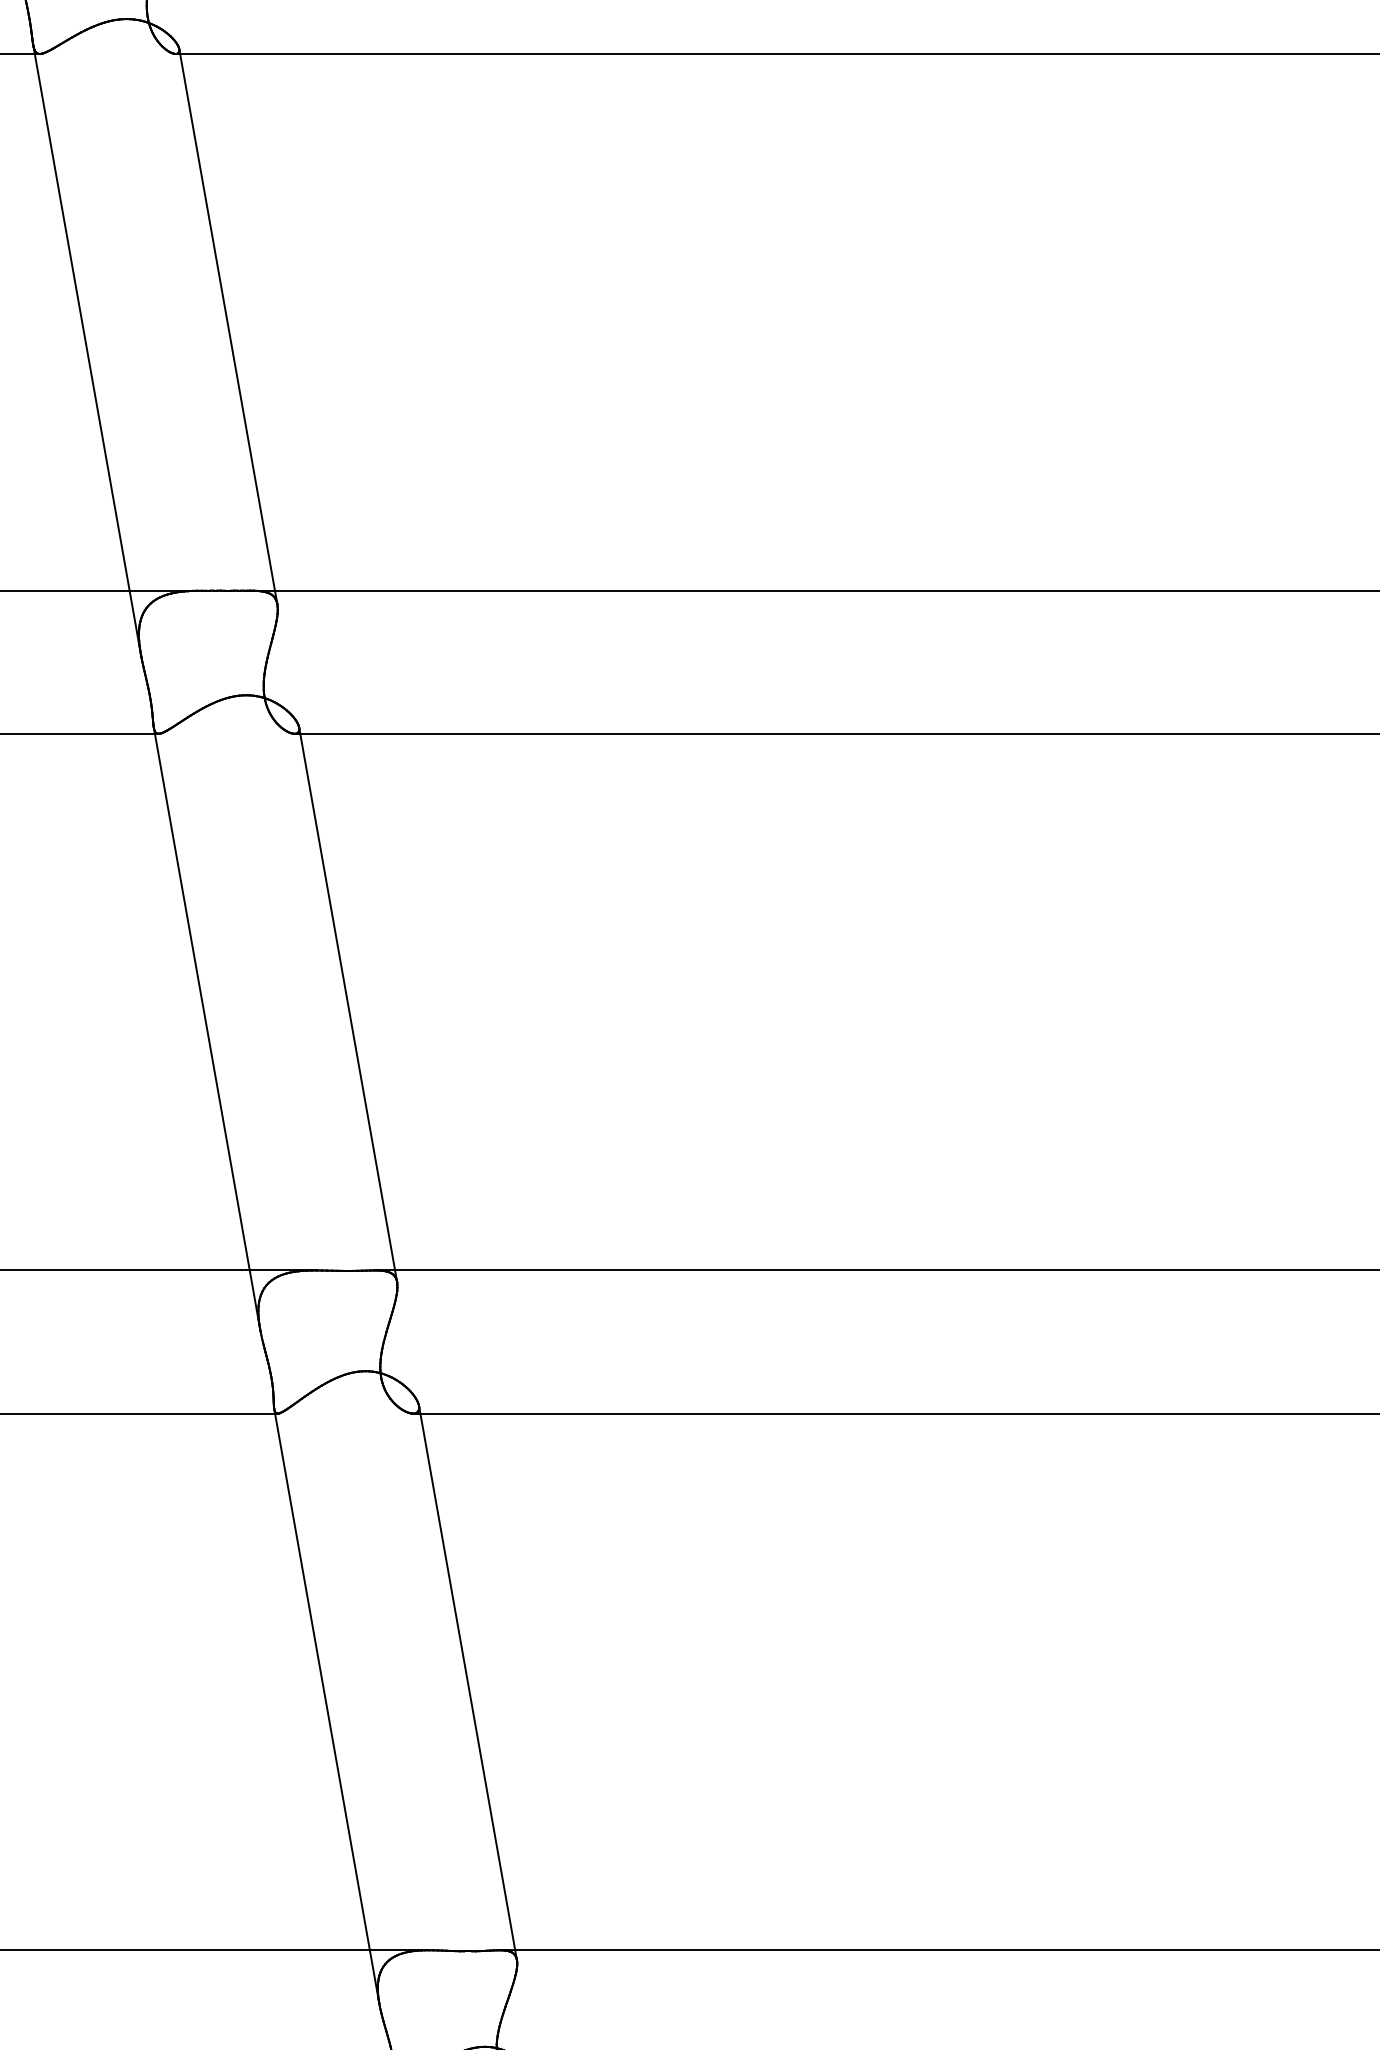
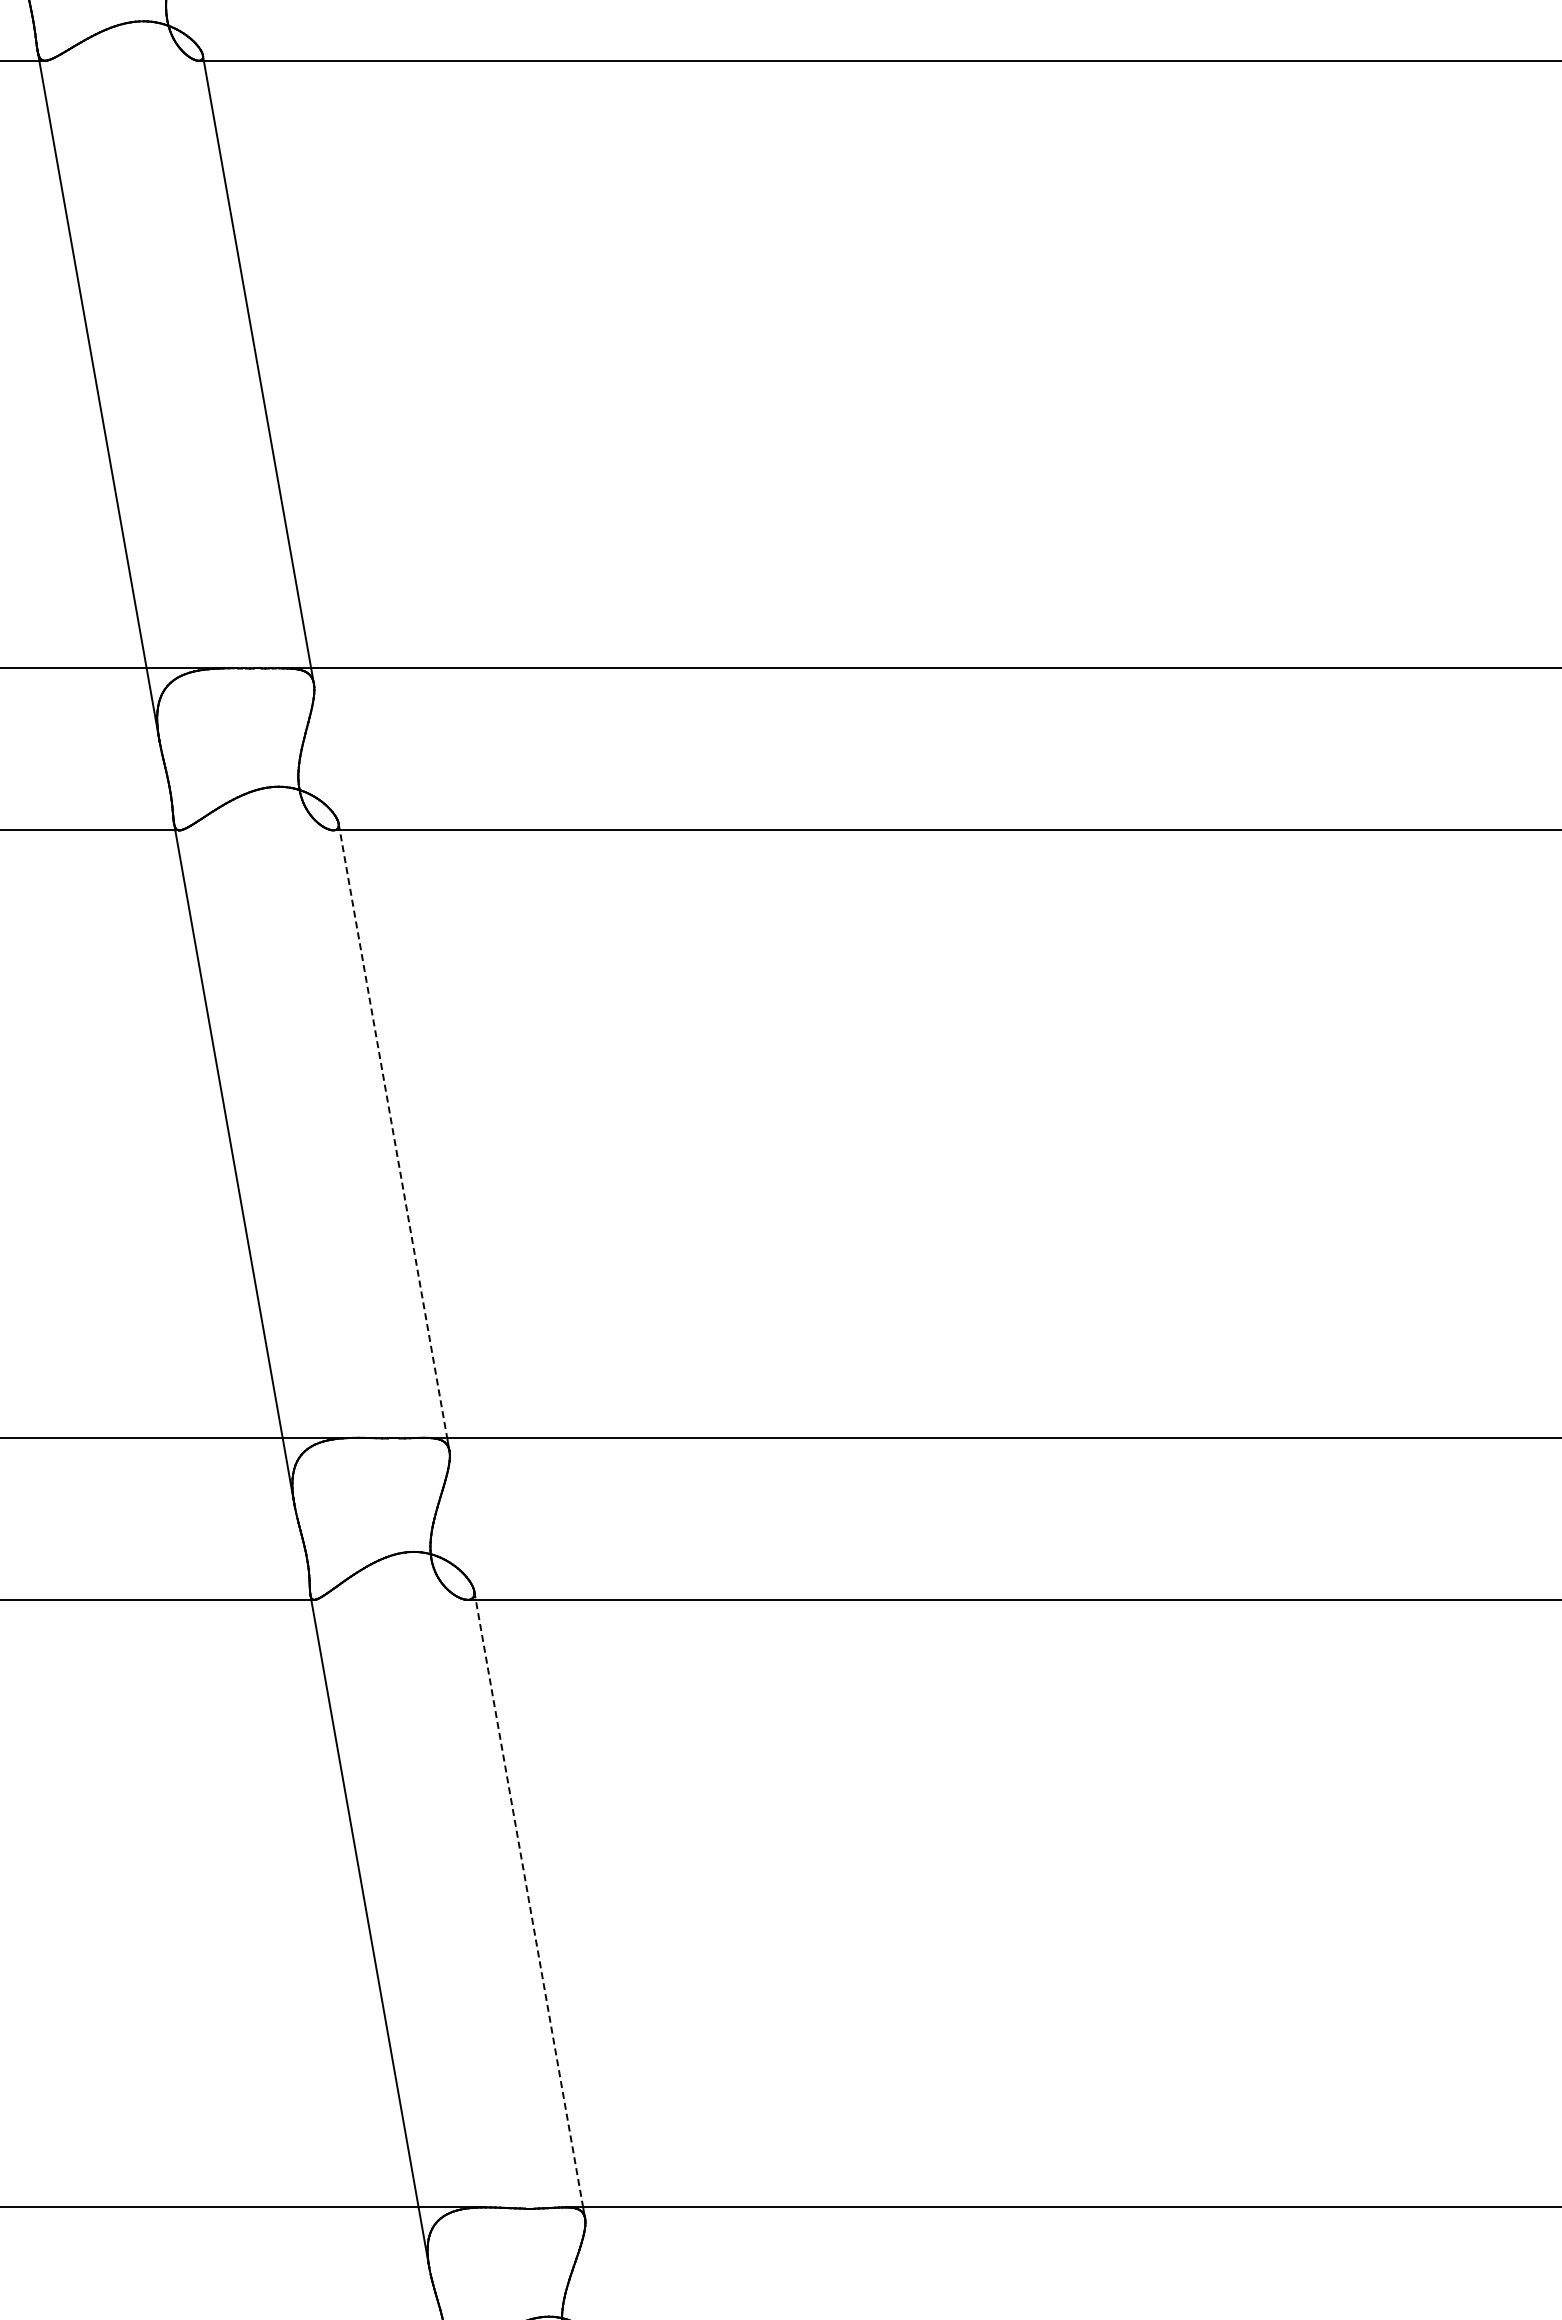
line: (346, 998) -> (392, 1130), solid -> dashed
line: (466, 1678) -> (528, 1899), solid -> dashed

